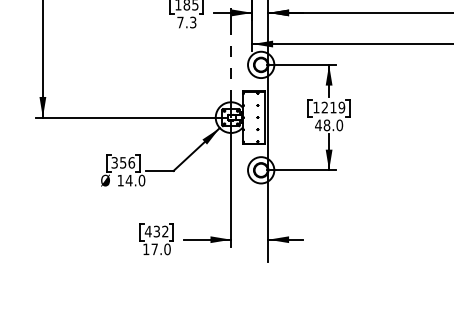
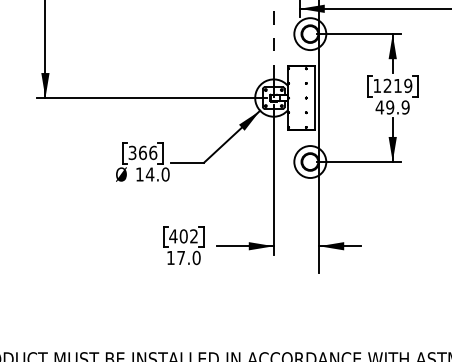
text: (332, 125) -> (396, 107), 48.0 -> 49.9
text: (123, 162) -> (143, 152), 356 -> 366
text: (156, 231) -> (183, 236), 432 -> 402

